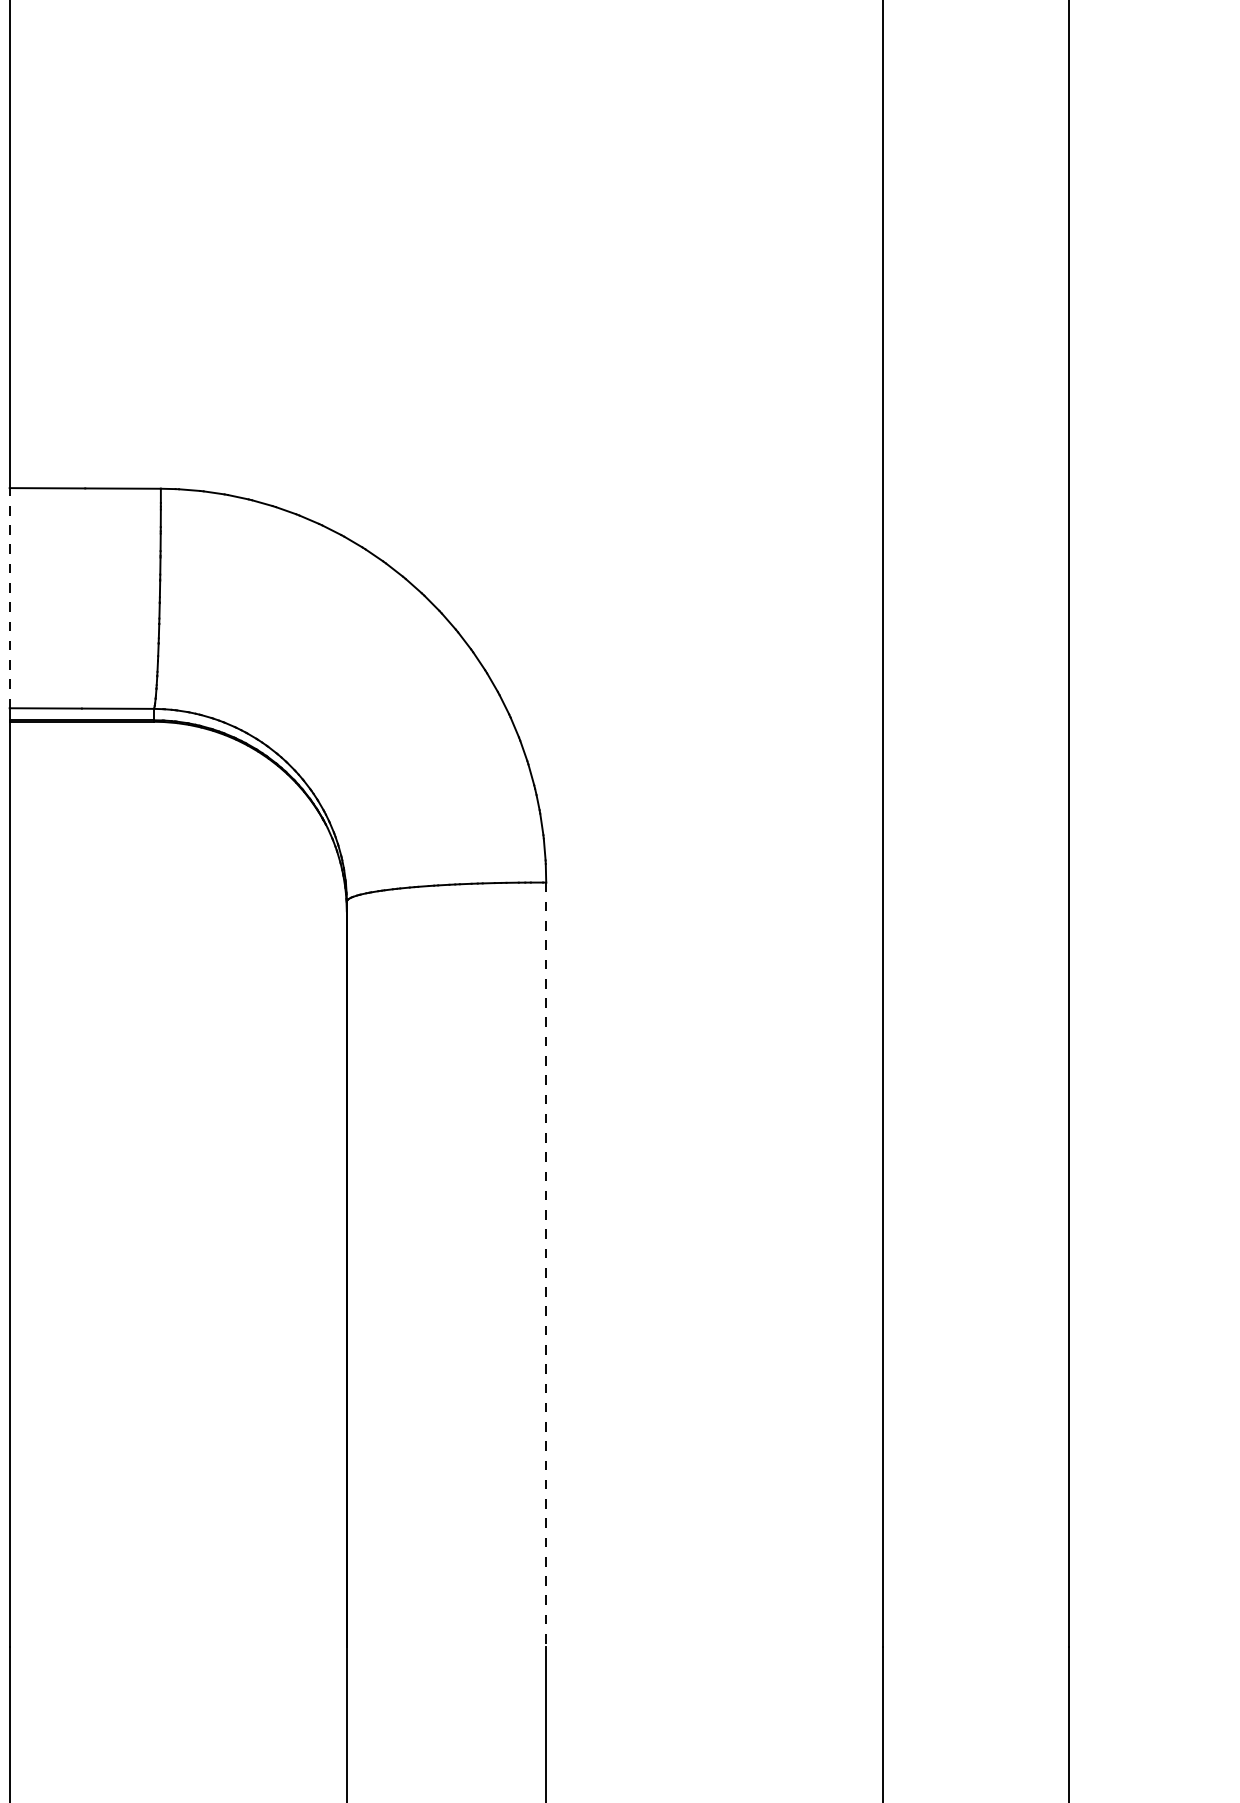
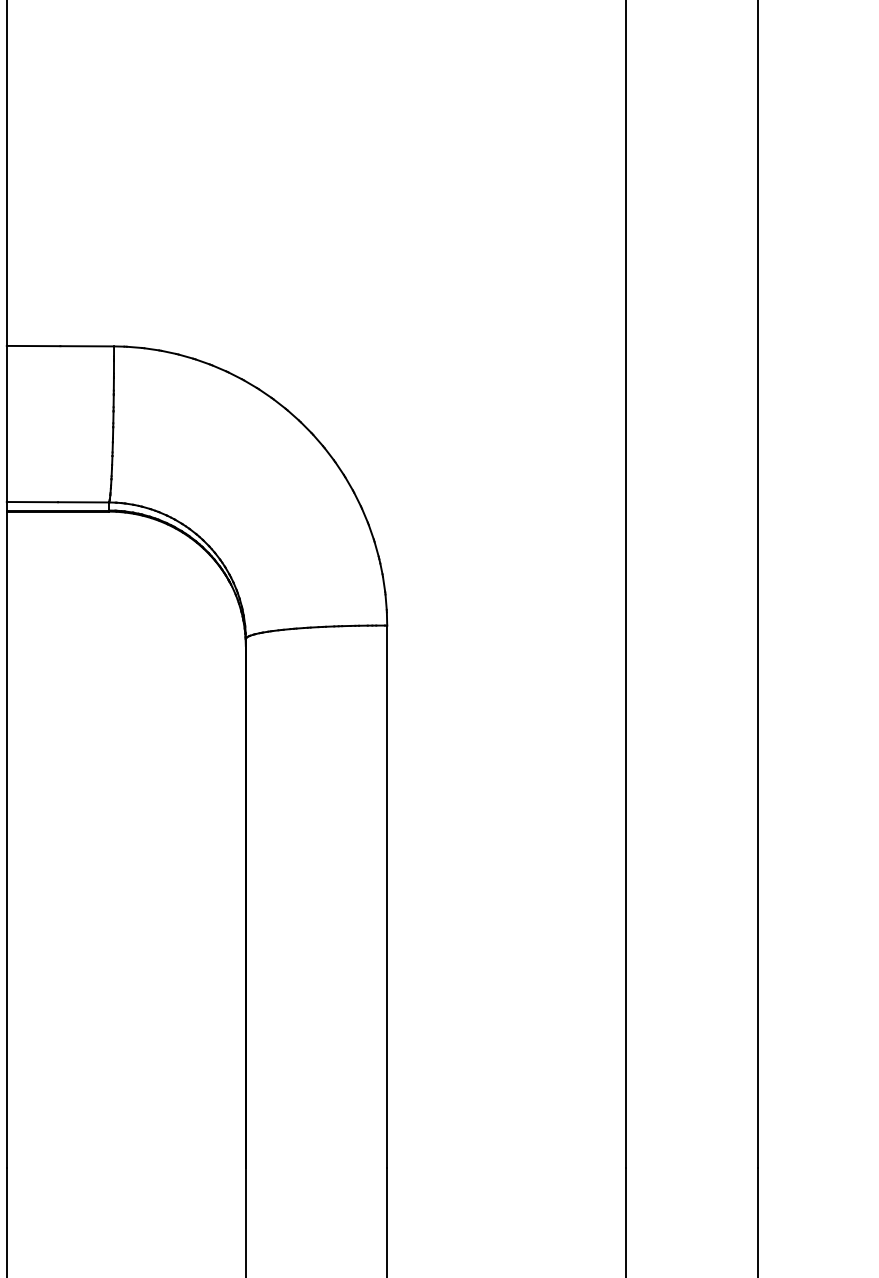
line: (9, 597) -> (6, 423), dashed -> solid
line: (546, 1265) -> (387, 897), dashed -> solid

